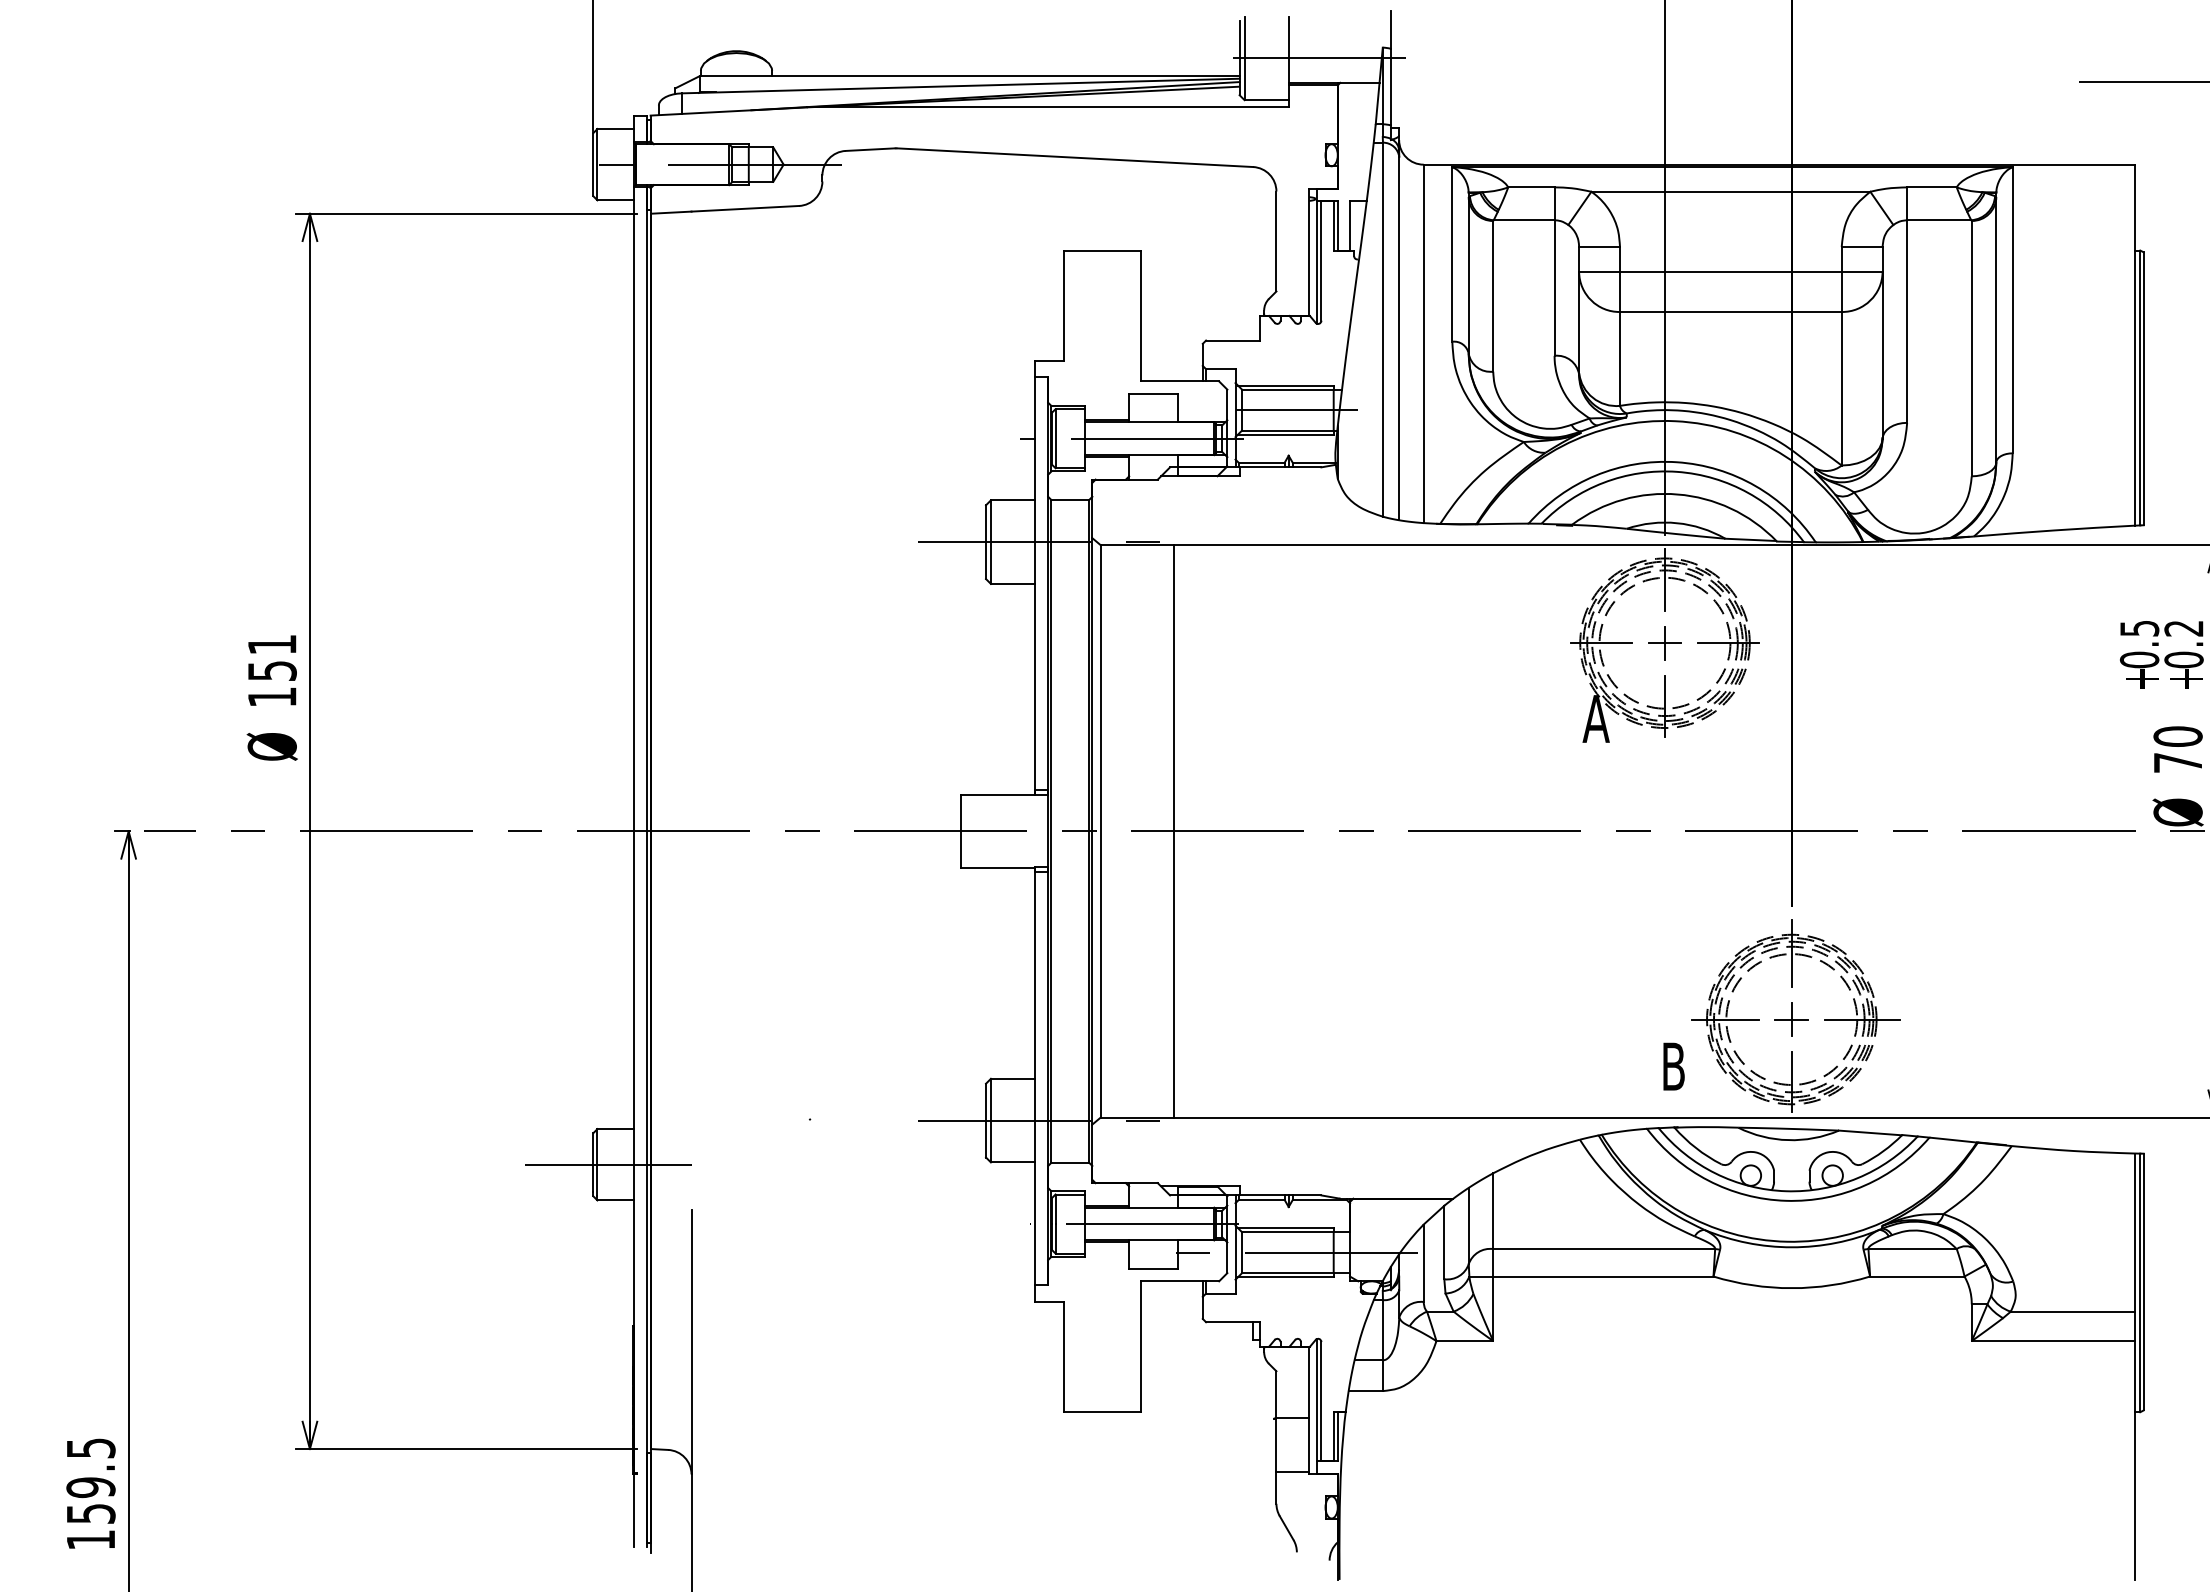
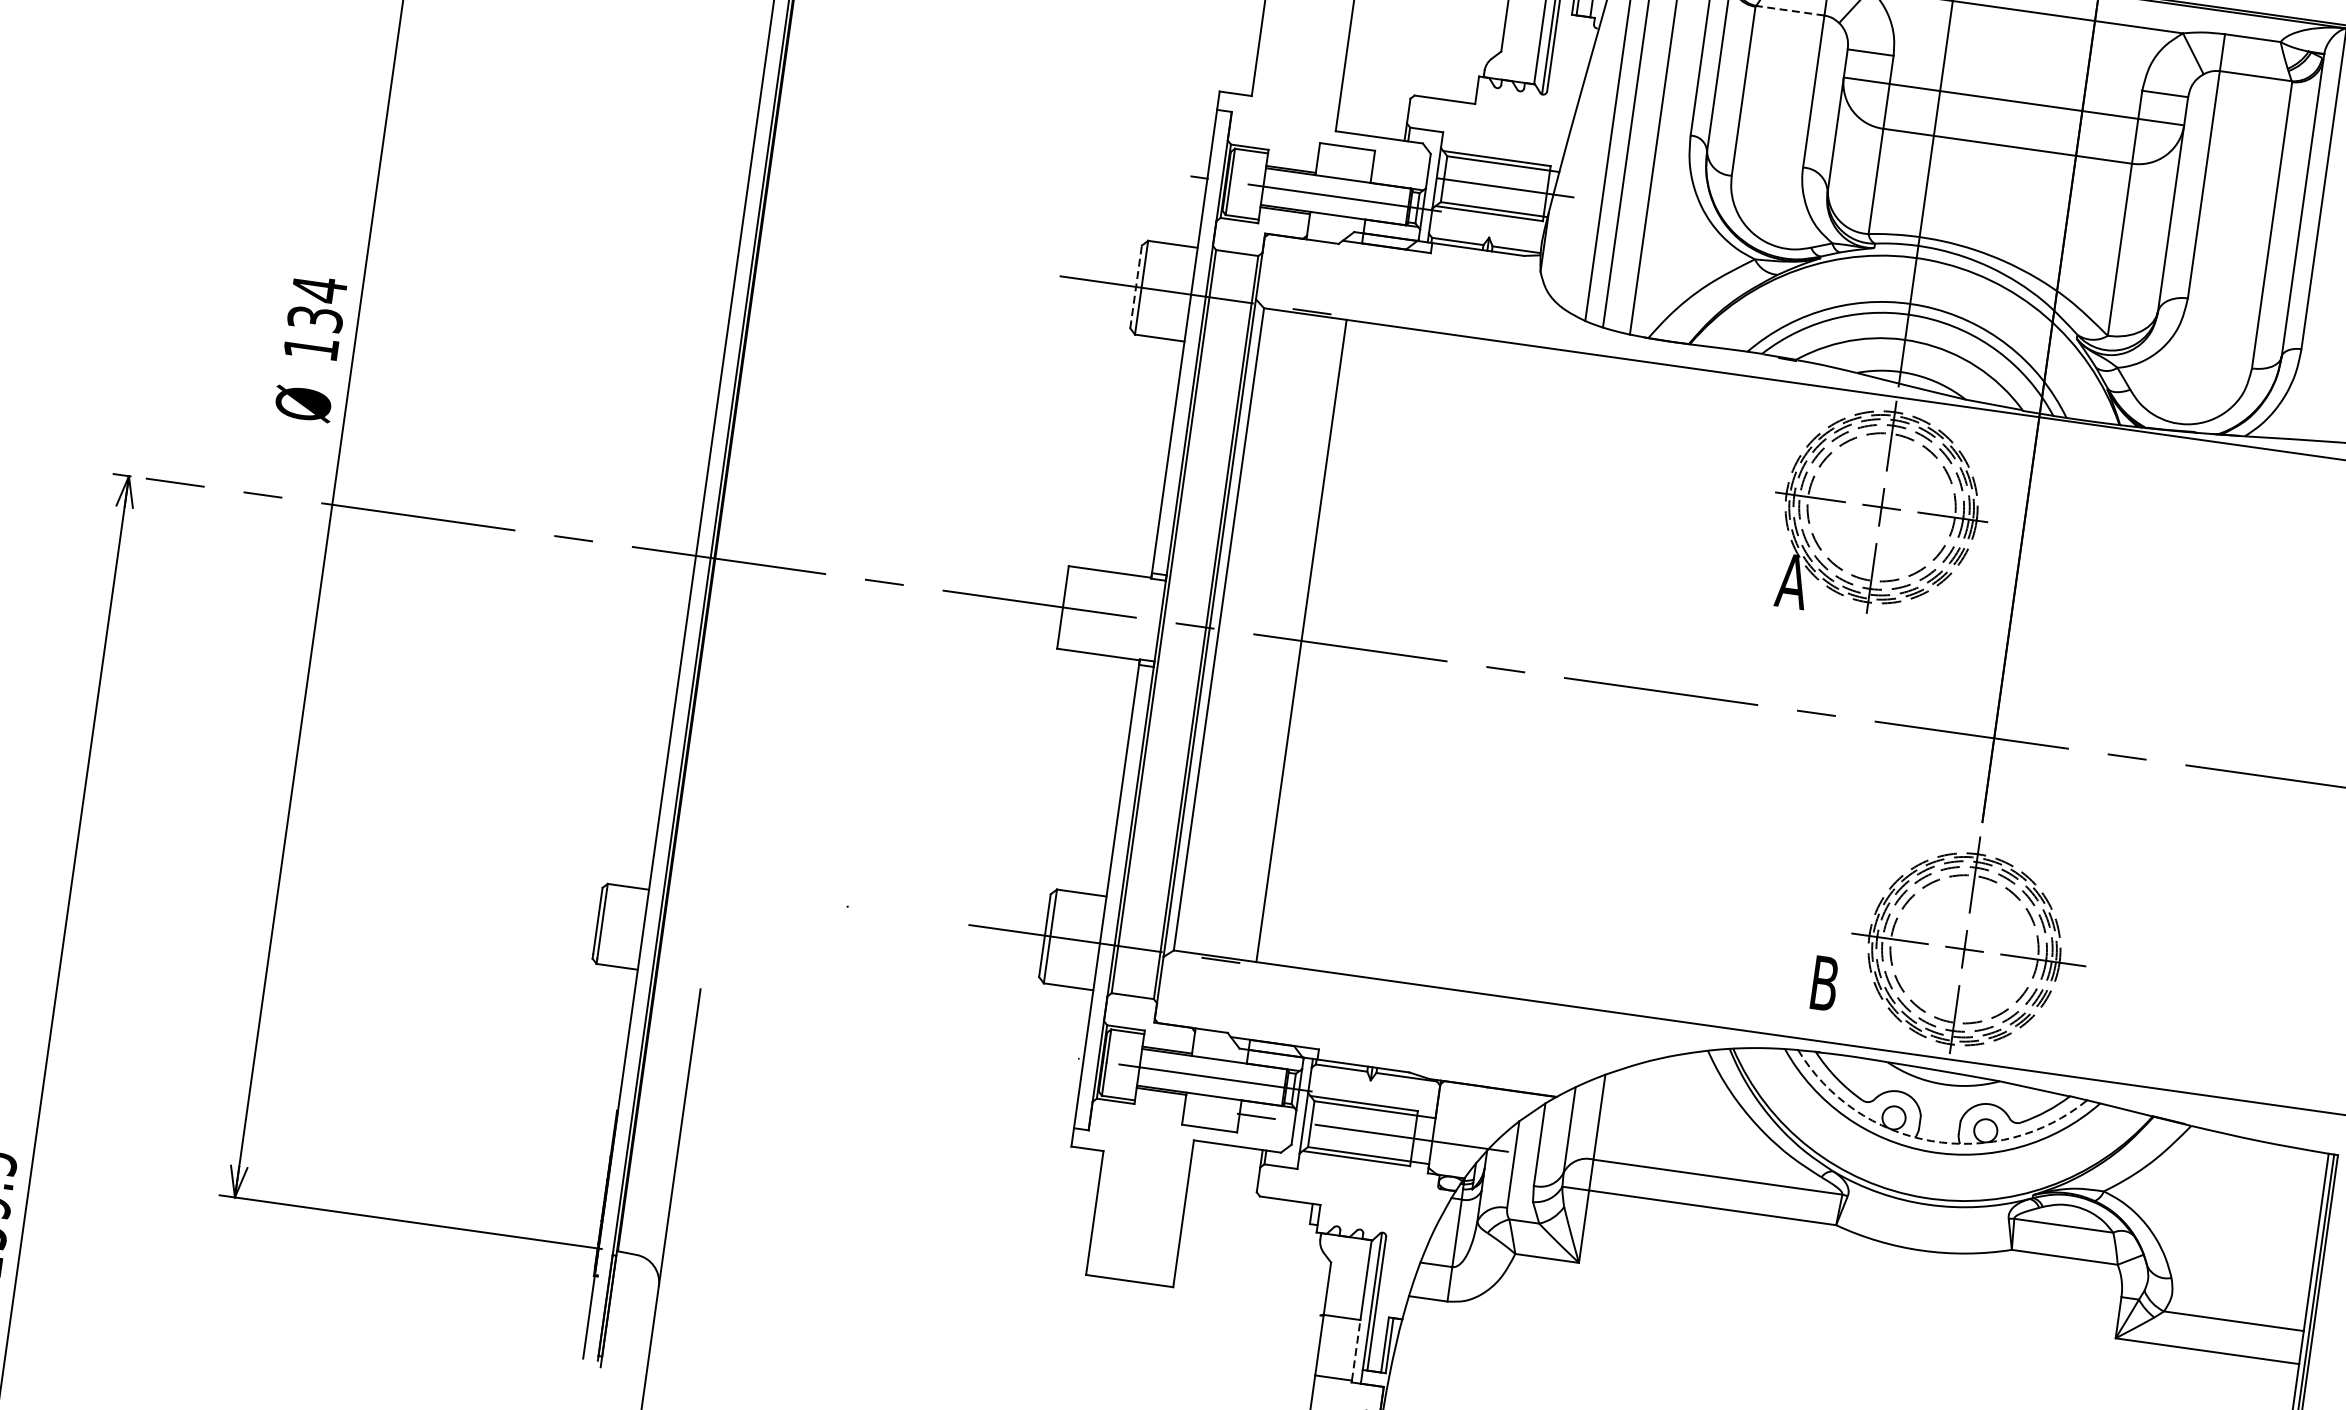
line: (1523, 220) -> (1789, 10), solid -> dashed
line: (986, 542) -> (1136, 287), solid -> dashed
text: (271, 657) -> (316, 303), 151 -> 134
line: (608, 1164) -> (614, 925), removed
arc: (1786, 1191) -> (1931, 1141), solid -> dashed
line: (1309, 1444) -> (1356, 1349), solid -> dashed

